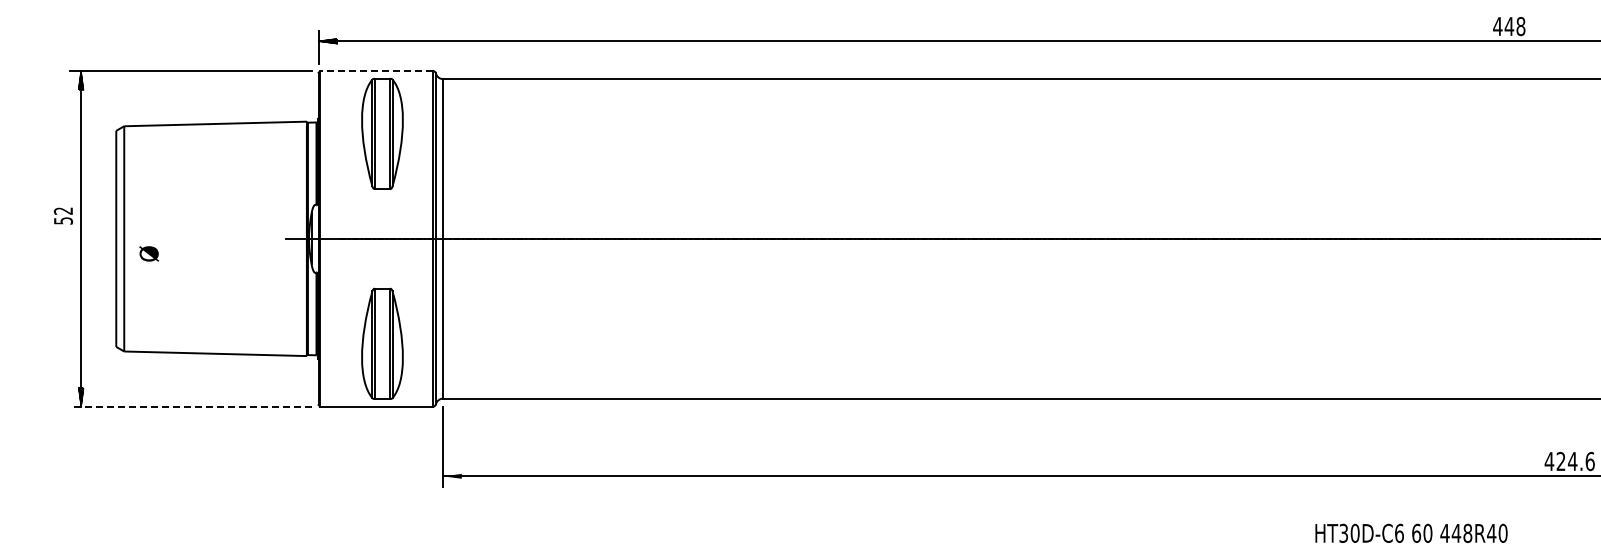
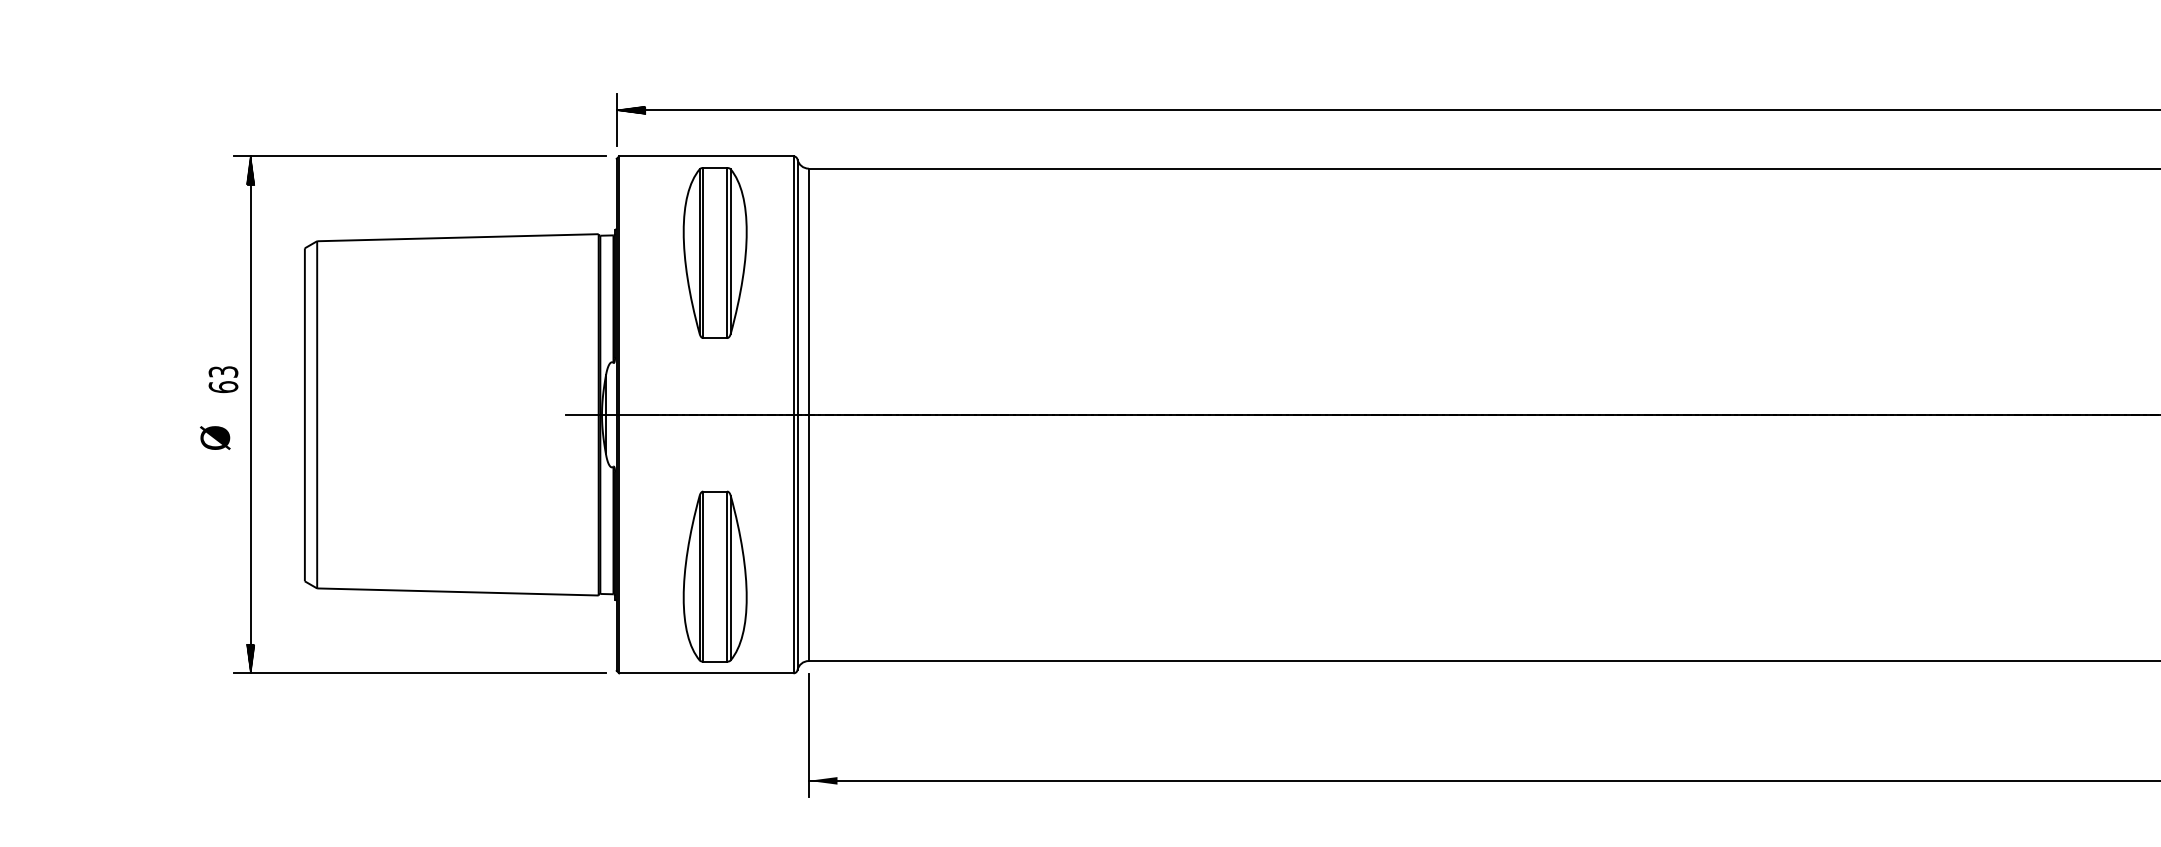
line: (376, 71) -> (705, 156), dashed -> solid
text: (63, 215) -> (223, 378), 52 -> 63
text: (148, 253) -> (214, 437), moved
line: (191, 406) -> (420, 673), dashed -> solid

